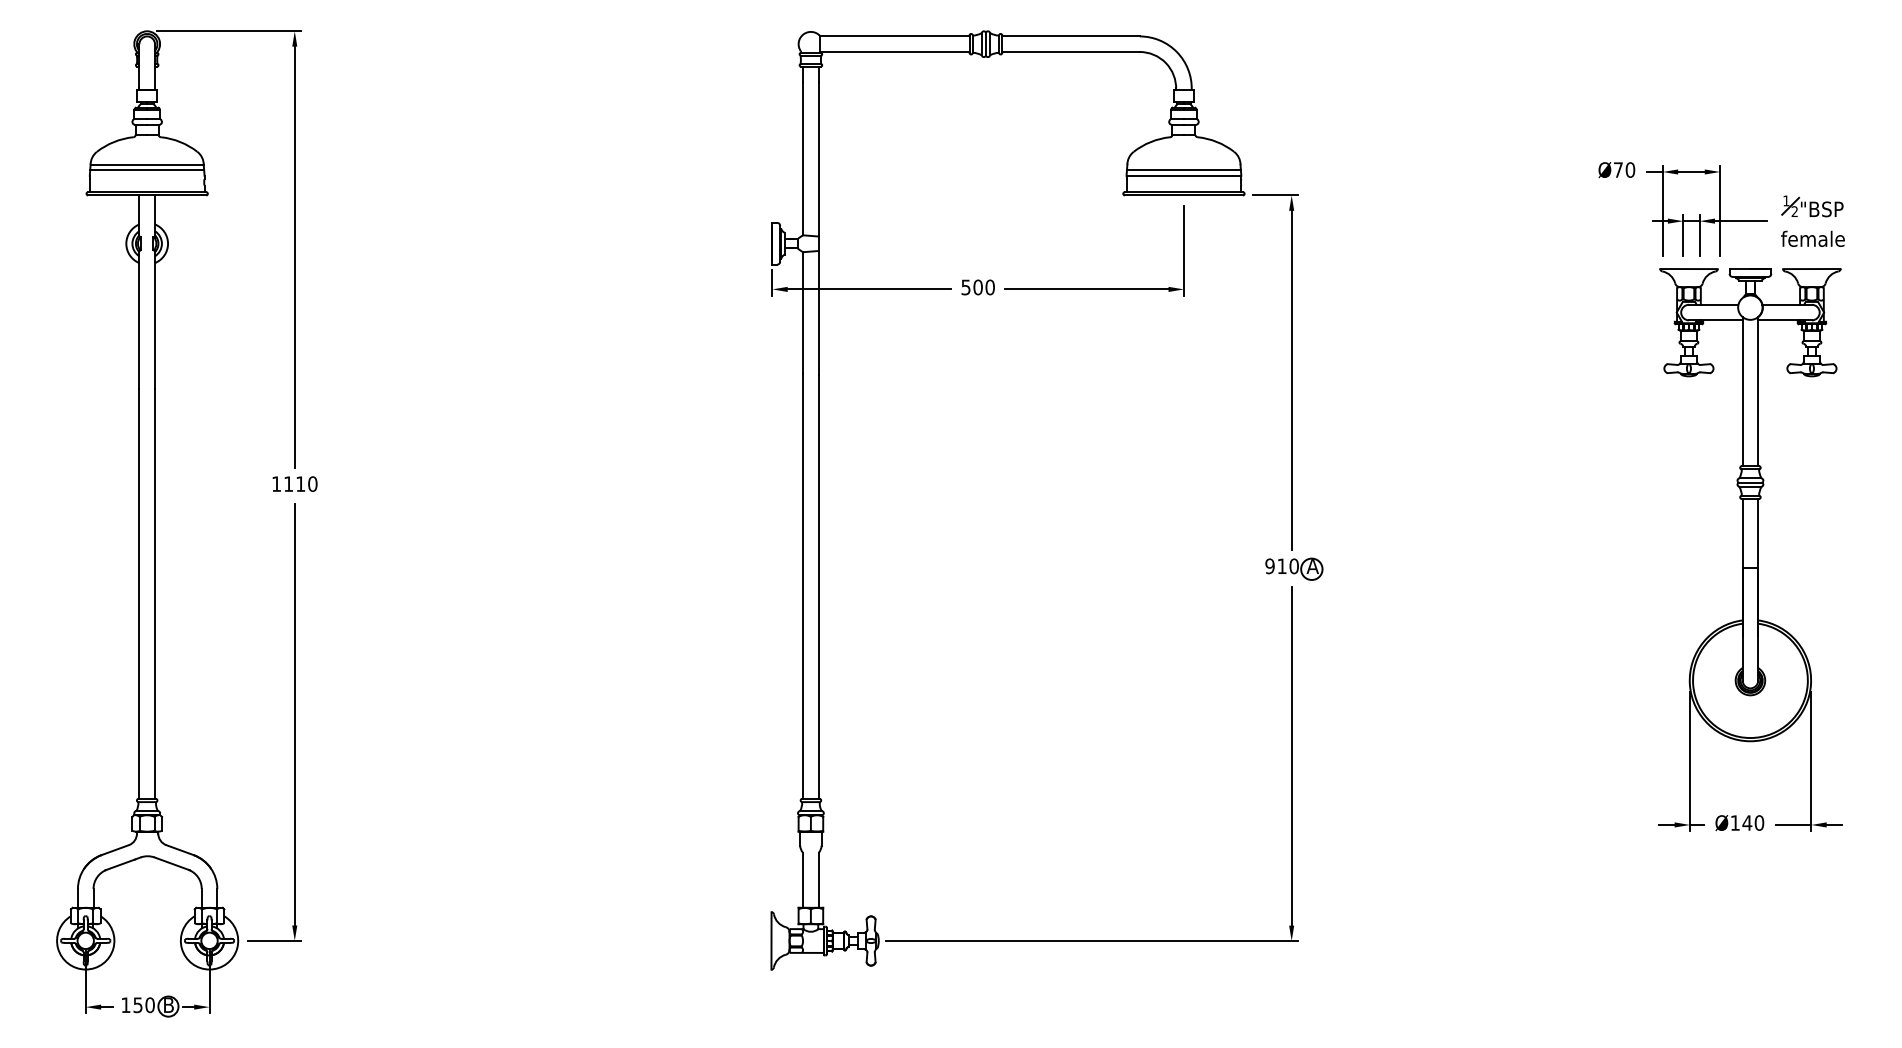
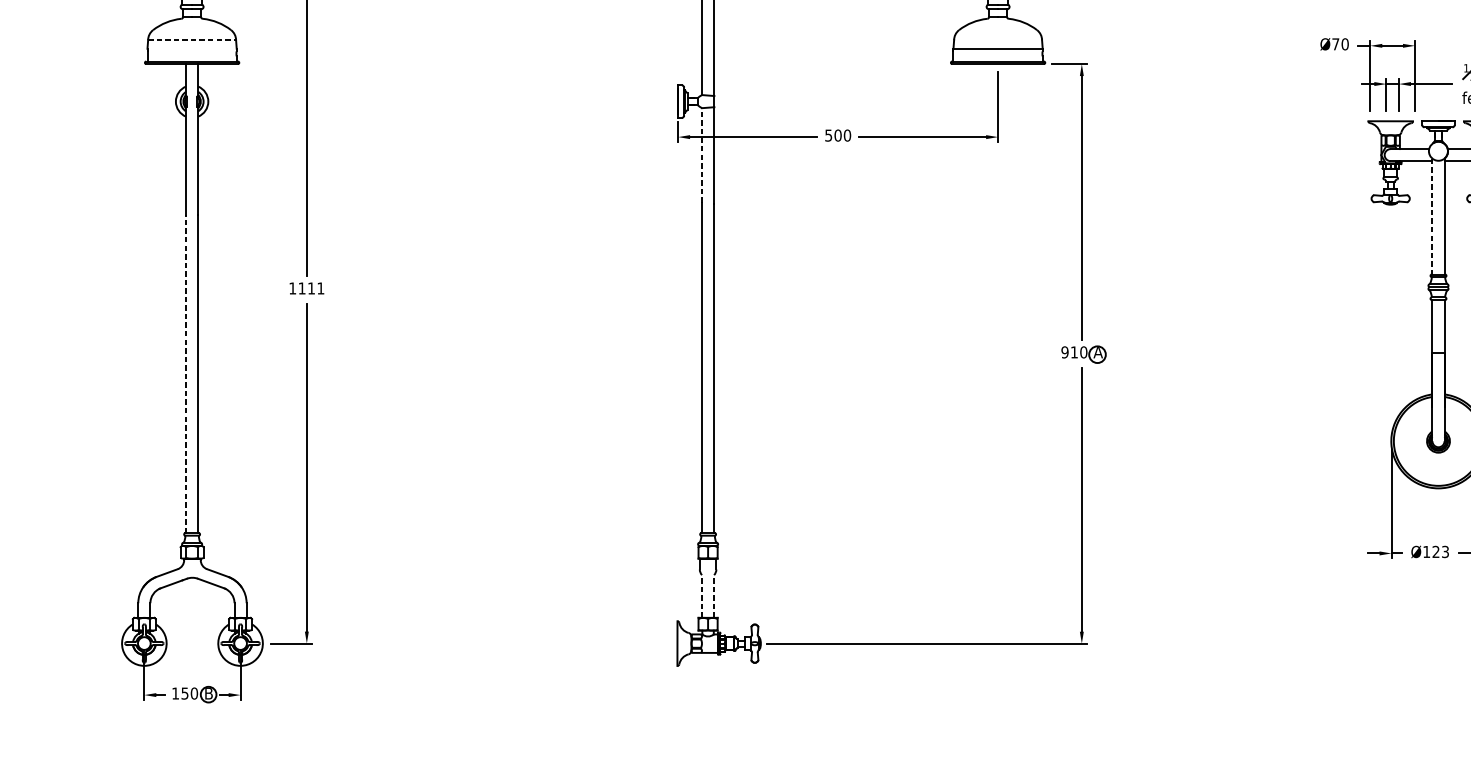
line: (147, 164) -> (192, 40), solid -> dashed
line: (147, 170) -> (192, 44), removed
line: (1183, 170) -> (997, 44), removed
line: (803, 313) -> (702, 155), solid -> dashed
line: (1742, 391) -> (1432, 216), solid -> dashed
text: (312, 483) -> (320, 288), 1110 -> 1111
line: (139, 594) -> (186, 374), solid -> dashed
text: (1753, 822) -> (1440, 551), Ø140 -> Ø123
line: (803, 879) -> (702, 595), solid -> dashed
line: (818, 879) -> (713, 595), solid -> dashed

